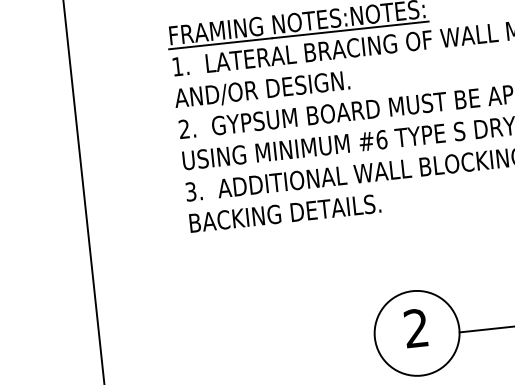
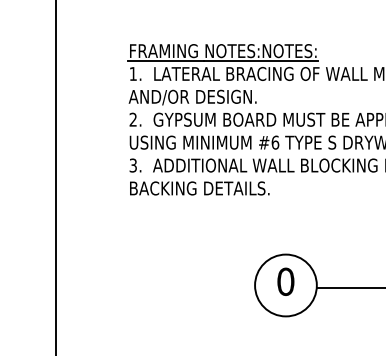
text: (415, 327) -> (285, 281), 2 -> 0

